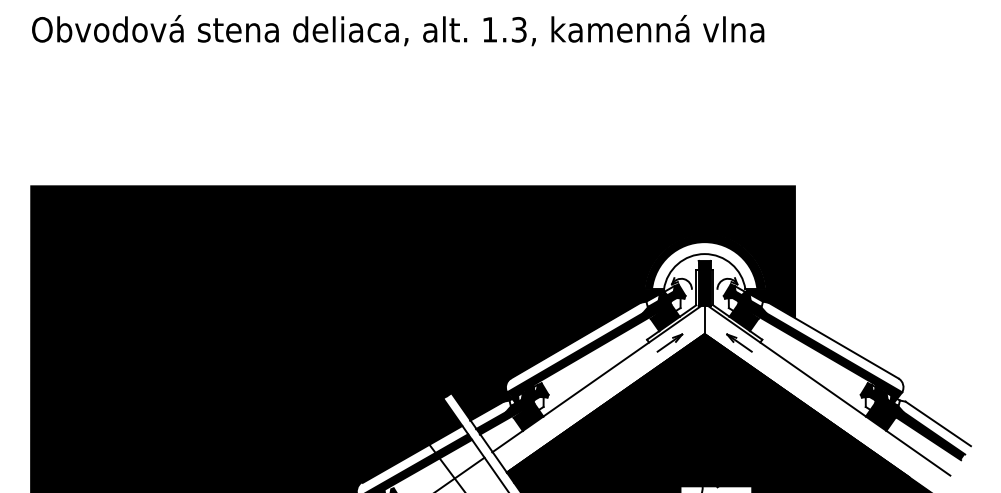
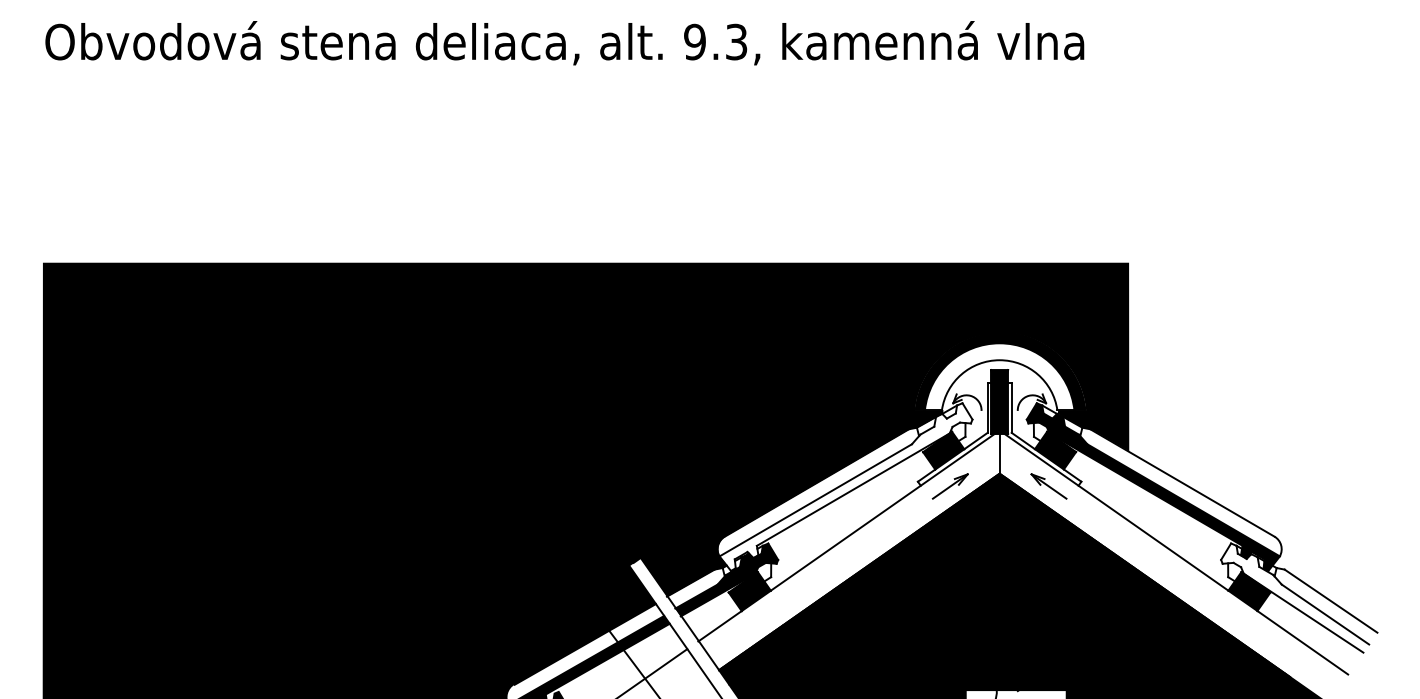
text: (489, 29) -> (694, 41), 1.3, -> 9.3,
fill: (596, 343) -> (846, 487), removed
fill: (912, 421) -> (1294, 597), removed

